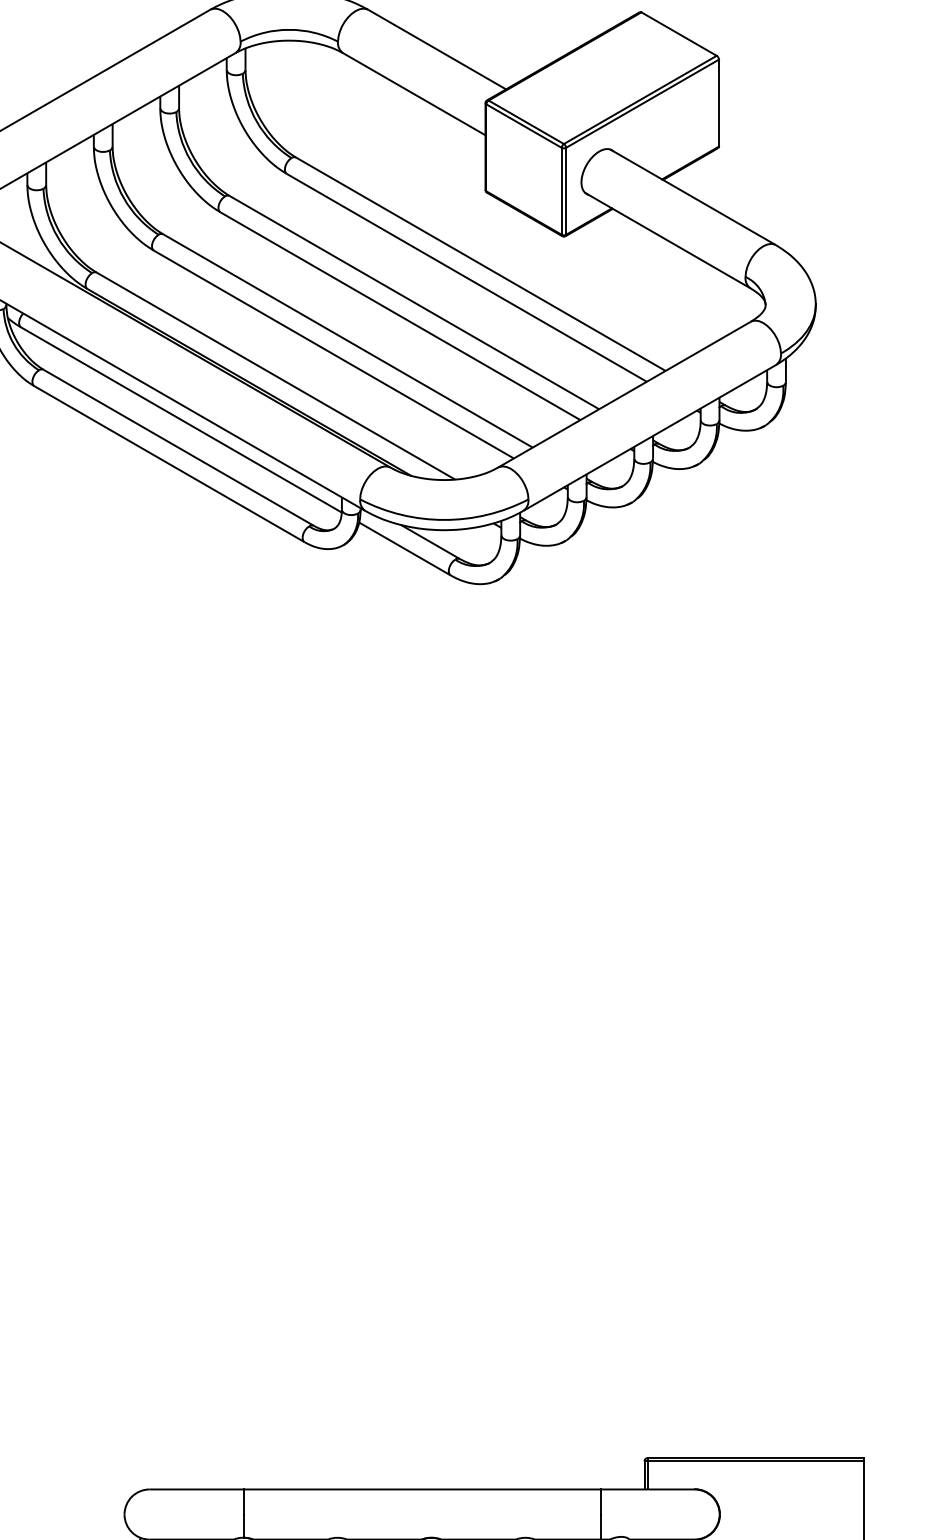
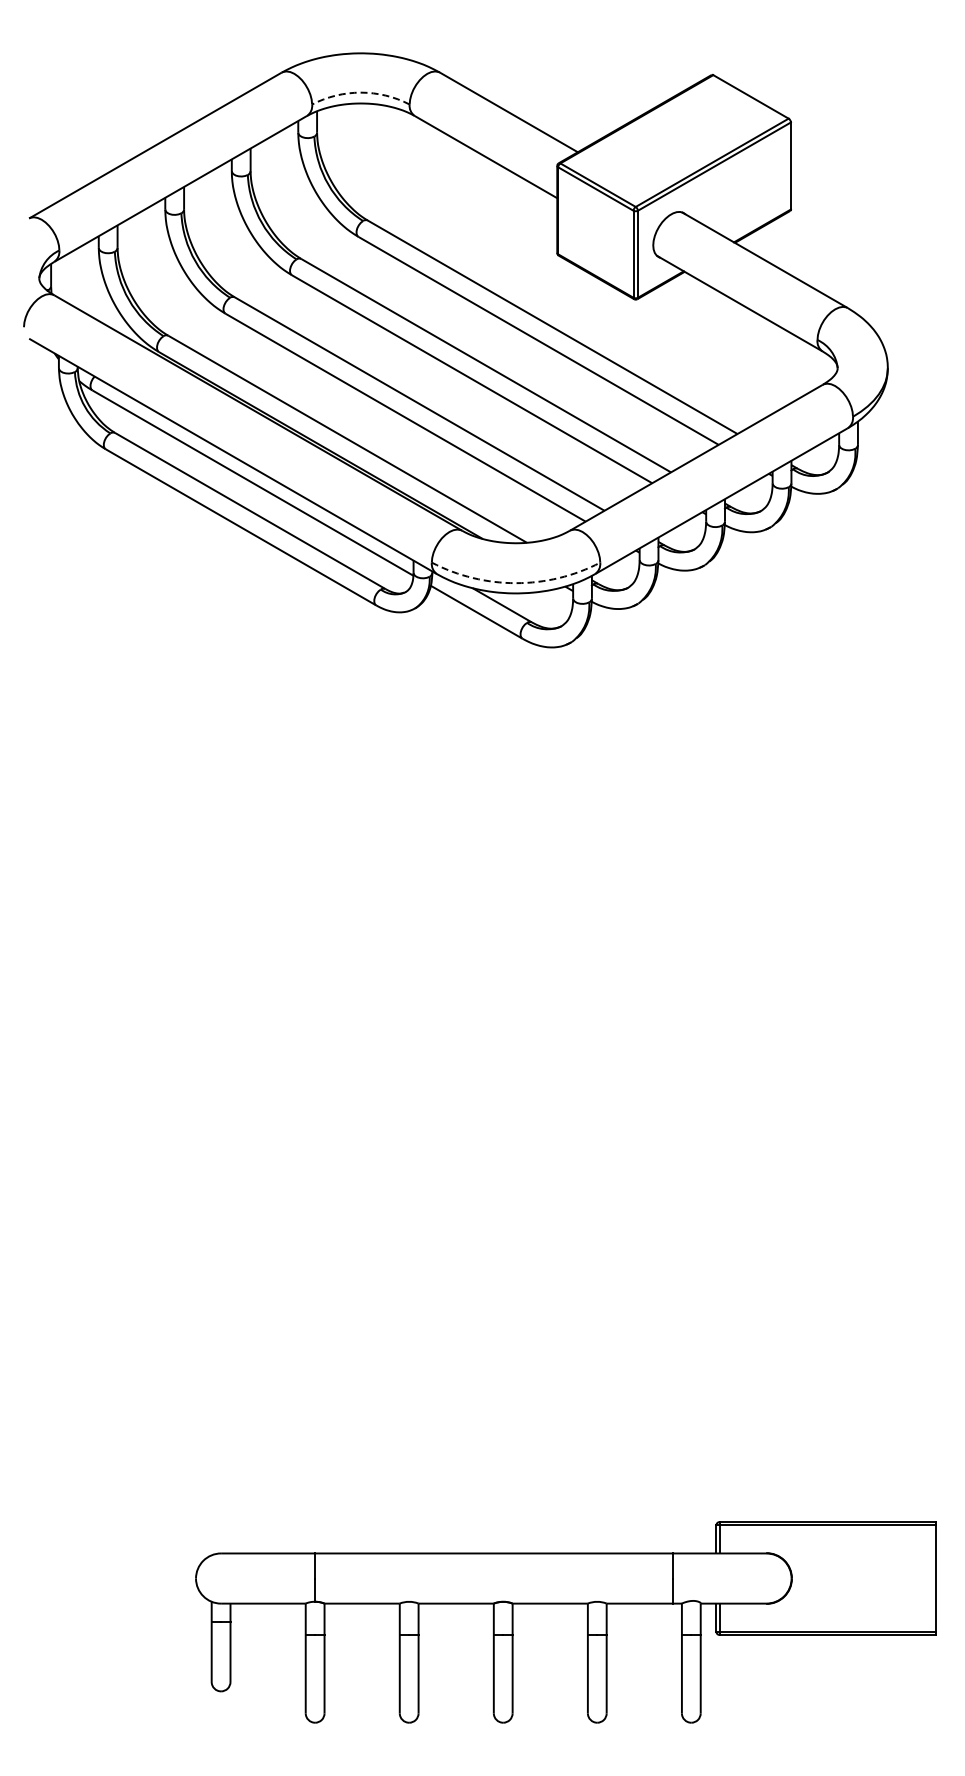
arc: (288, 29) -> (360, 92), solid -> dashed
arc: (444, 520) -> (516, 583), solid -> dashed

